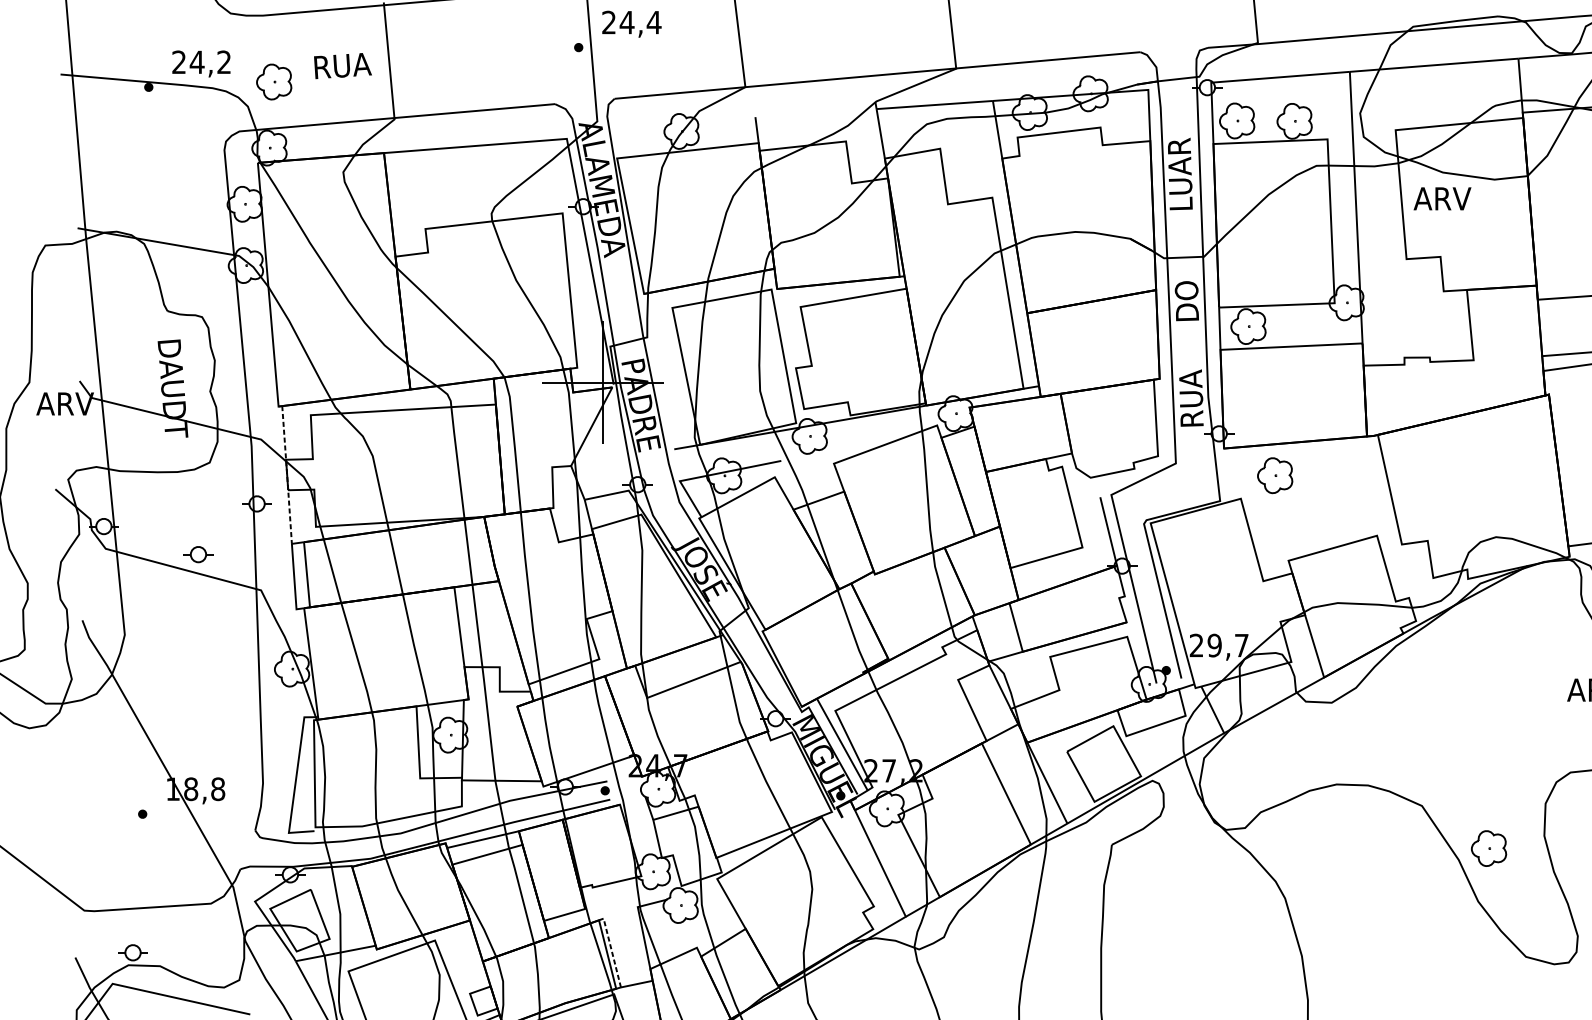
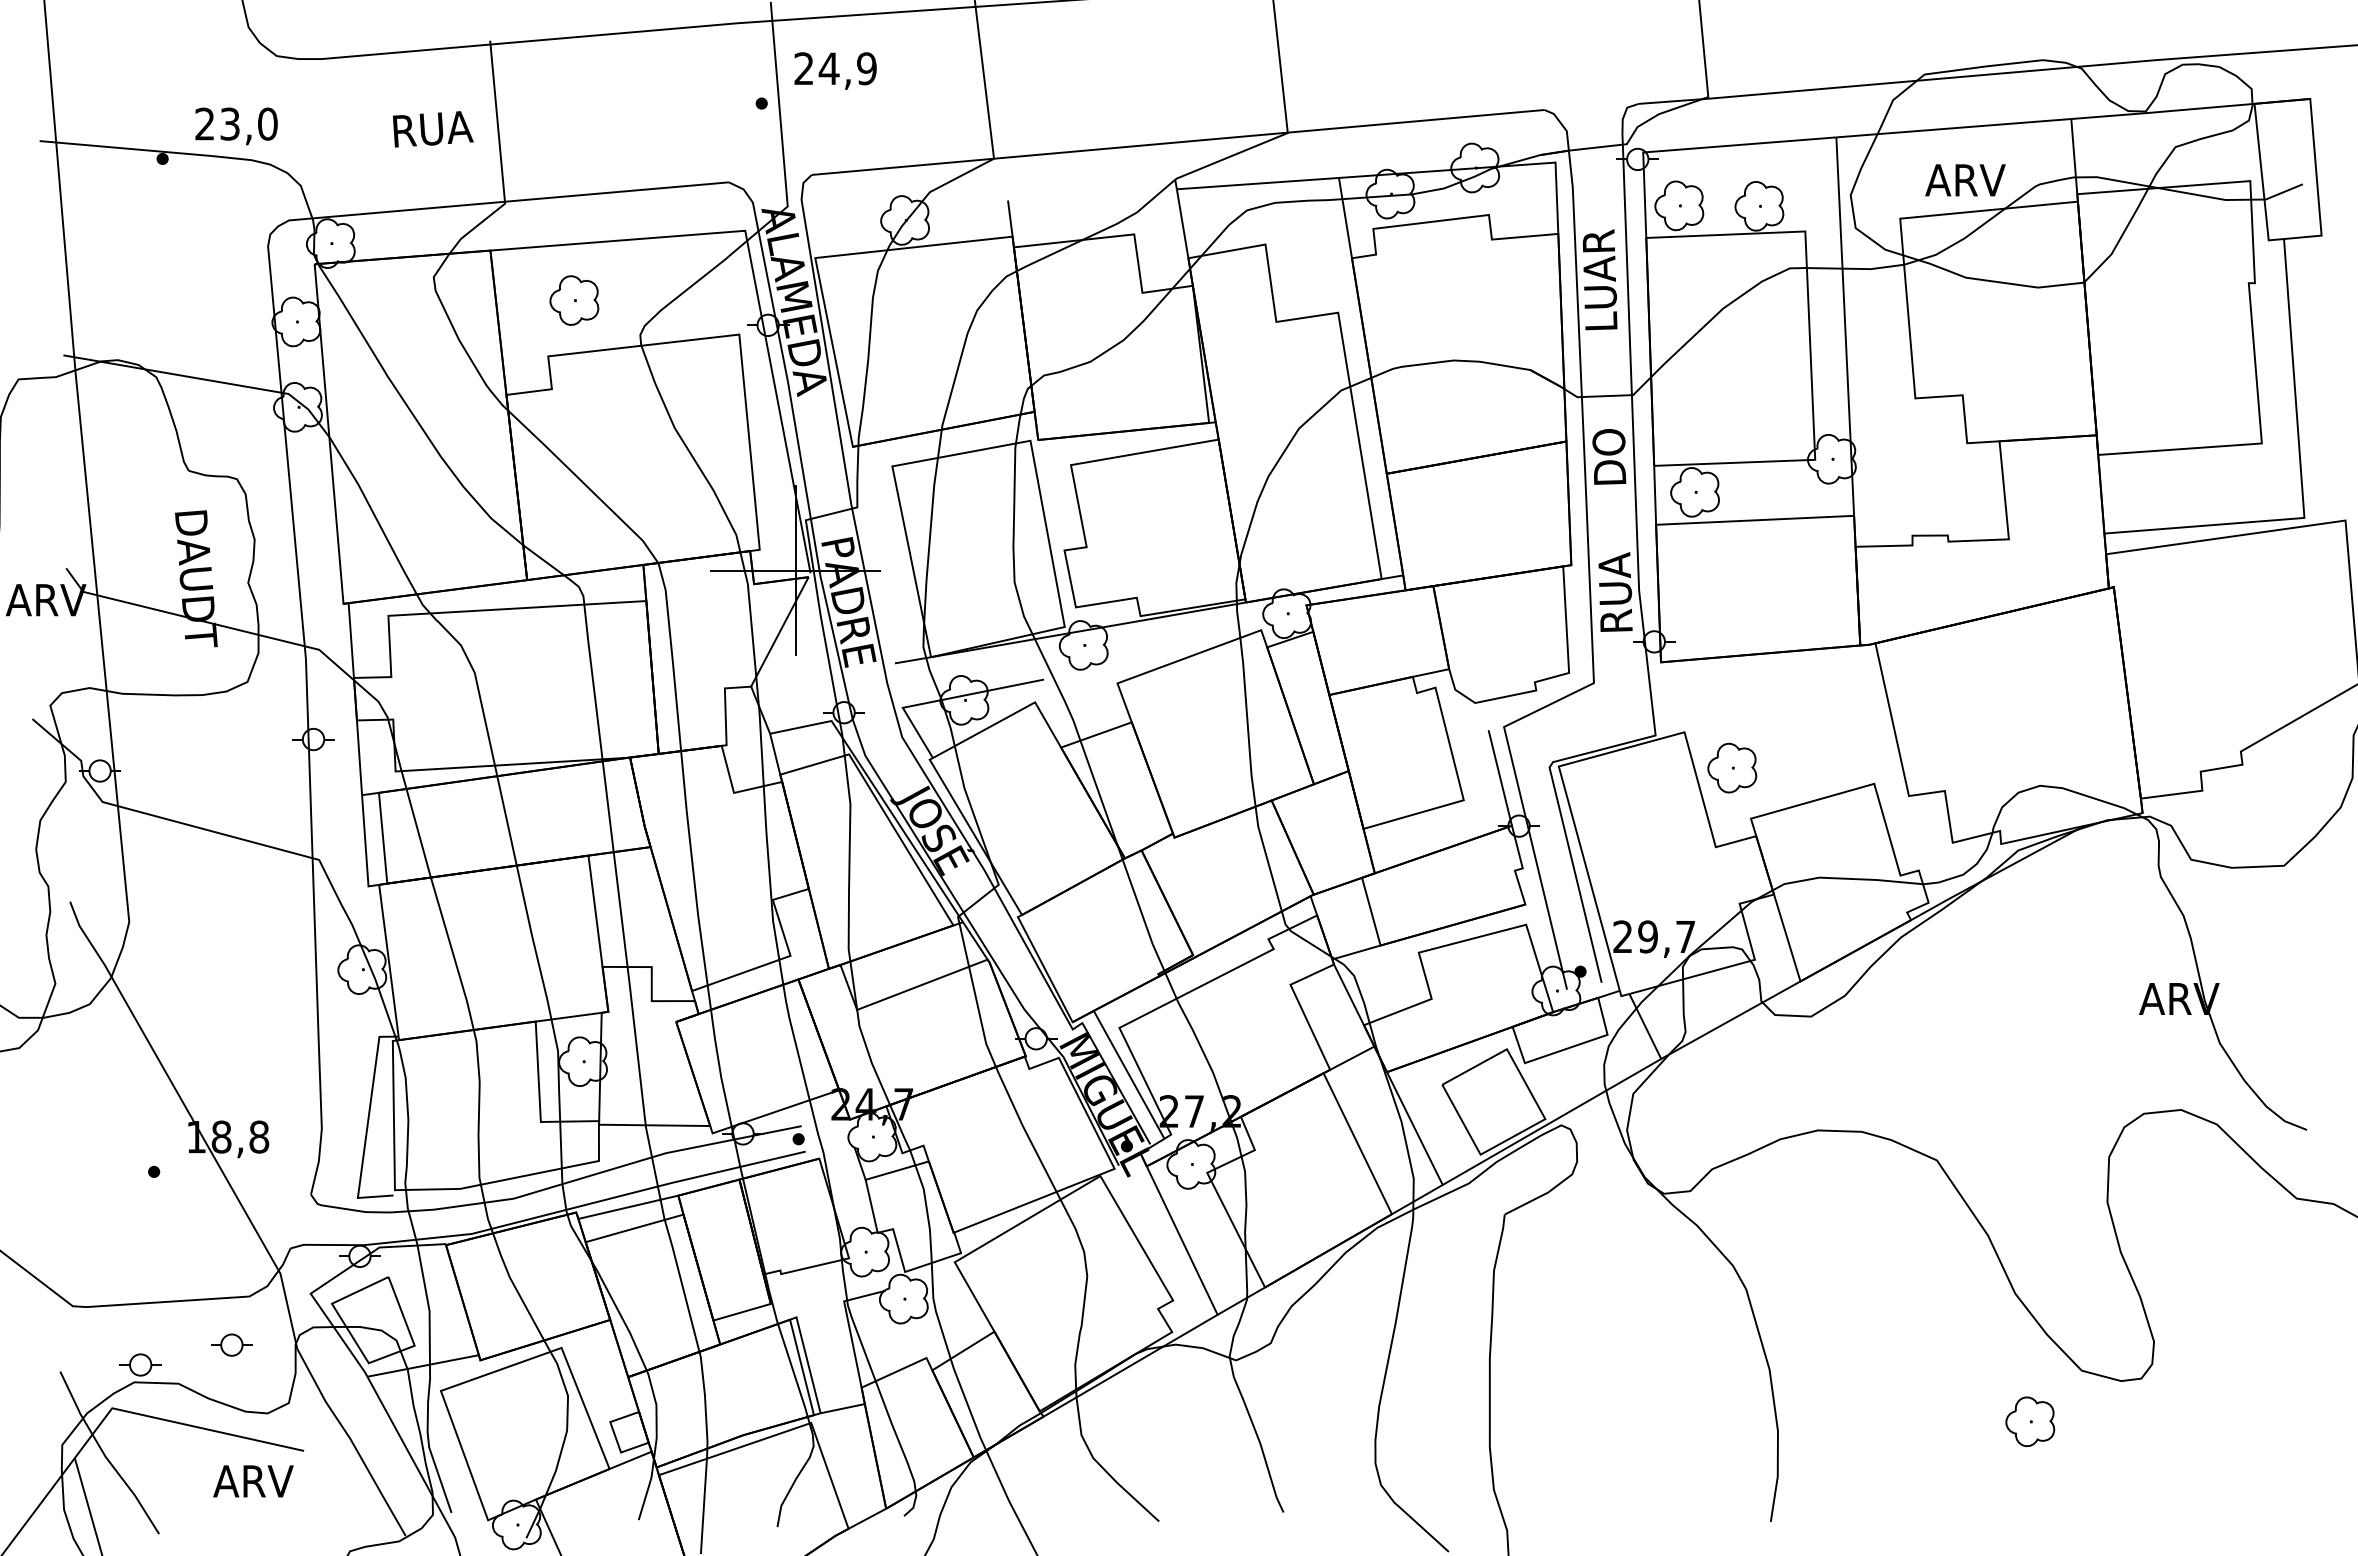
text: (653, 22) -> (866, 68), 24,4 -> 24,9
text: (210, 61) -> (248, 123), 24,2 -> 23,0
part: (274, 81) -> (574, 300), moved
text: (1442, 198) -> (1965, 180), moved
line: (287, 475) -> (355, 699), dashed -> solid
part: (1275, 475) -> (1732, 767), moved
part: (198, 554) -> (231, 1344), moved
part: (1489, 848) -> (2030, 1421), moved
line: (611, 949) -> (807, 1360), dashed -> solid

